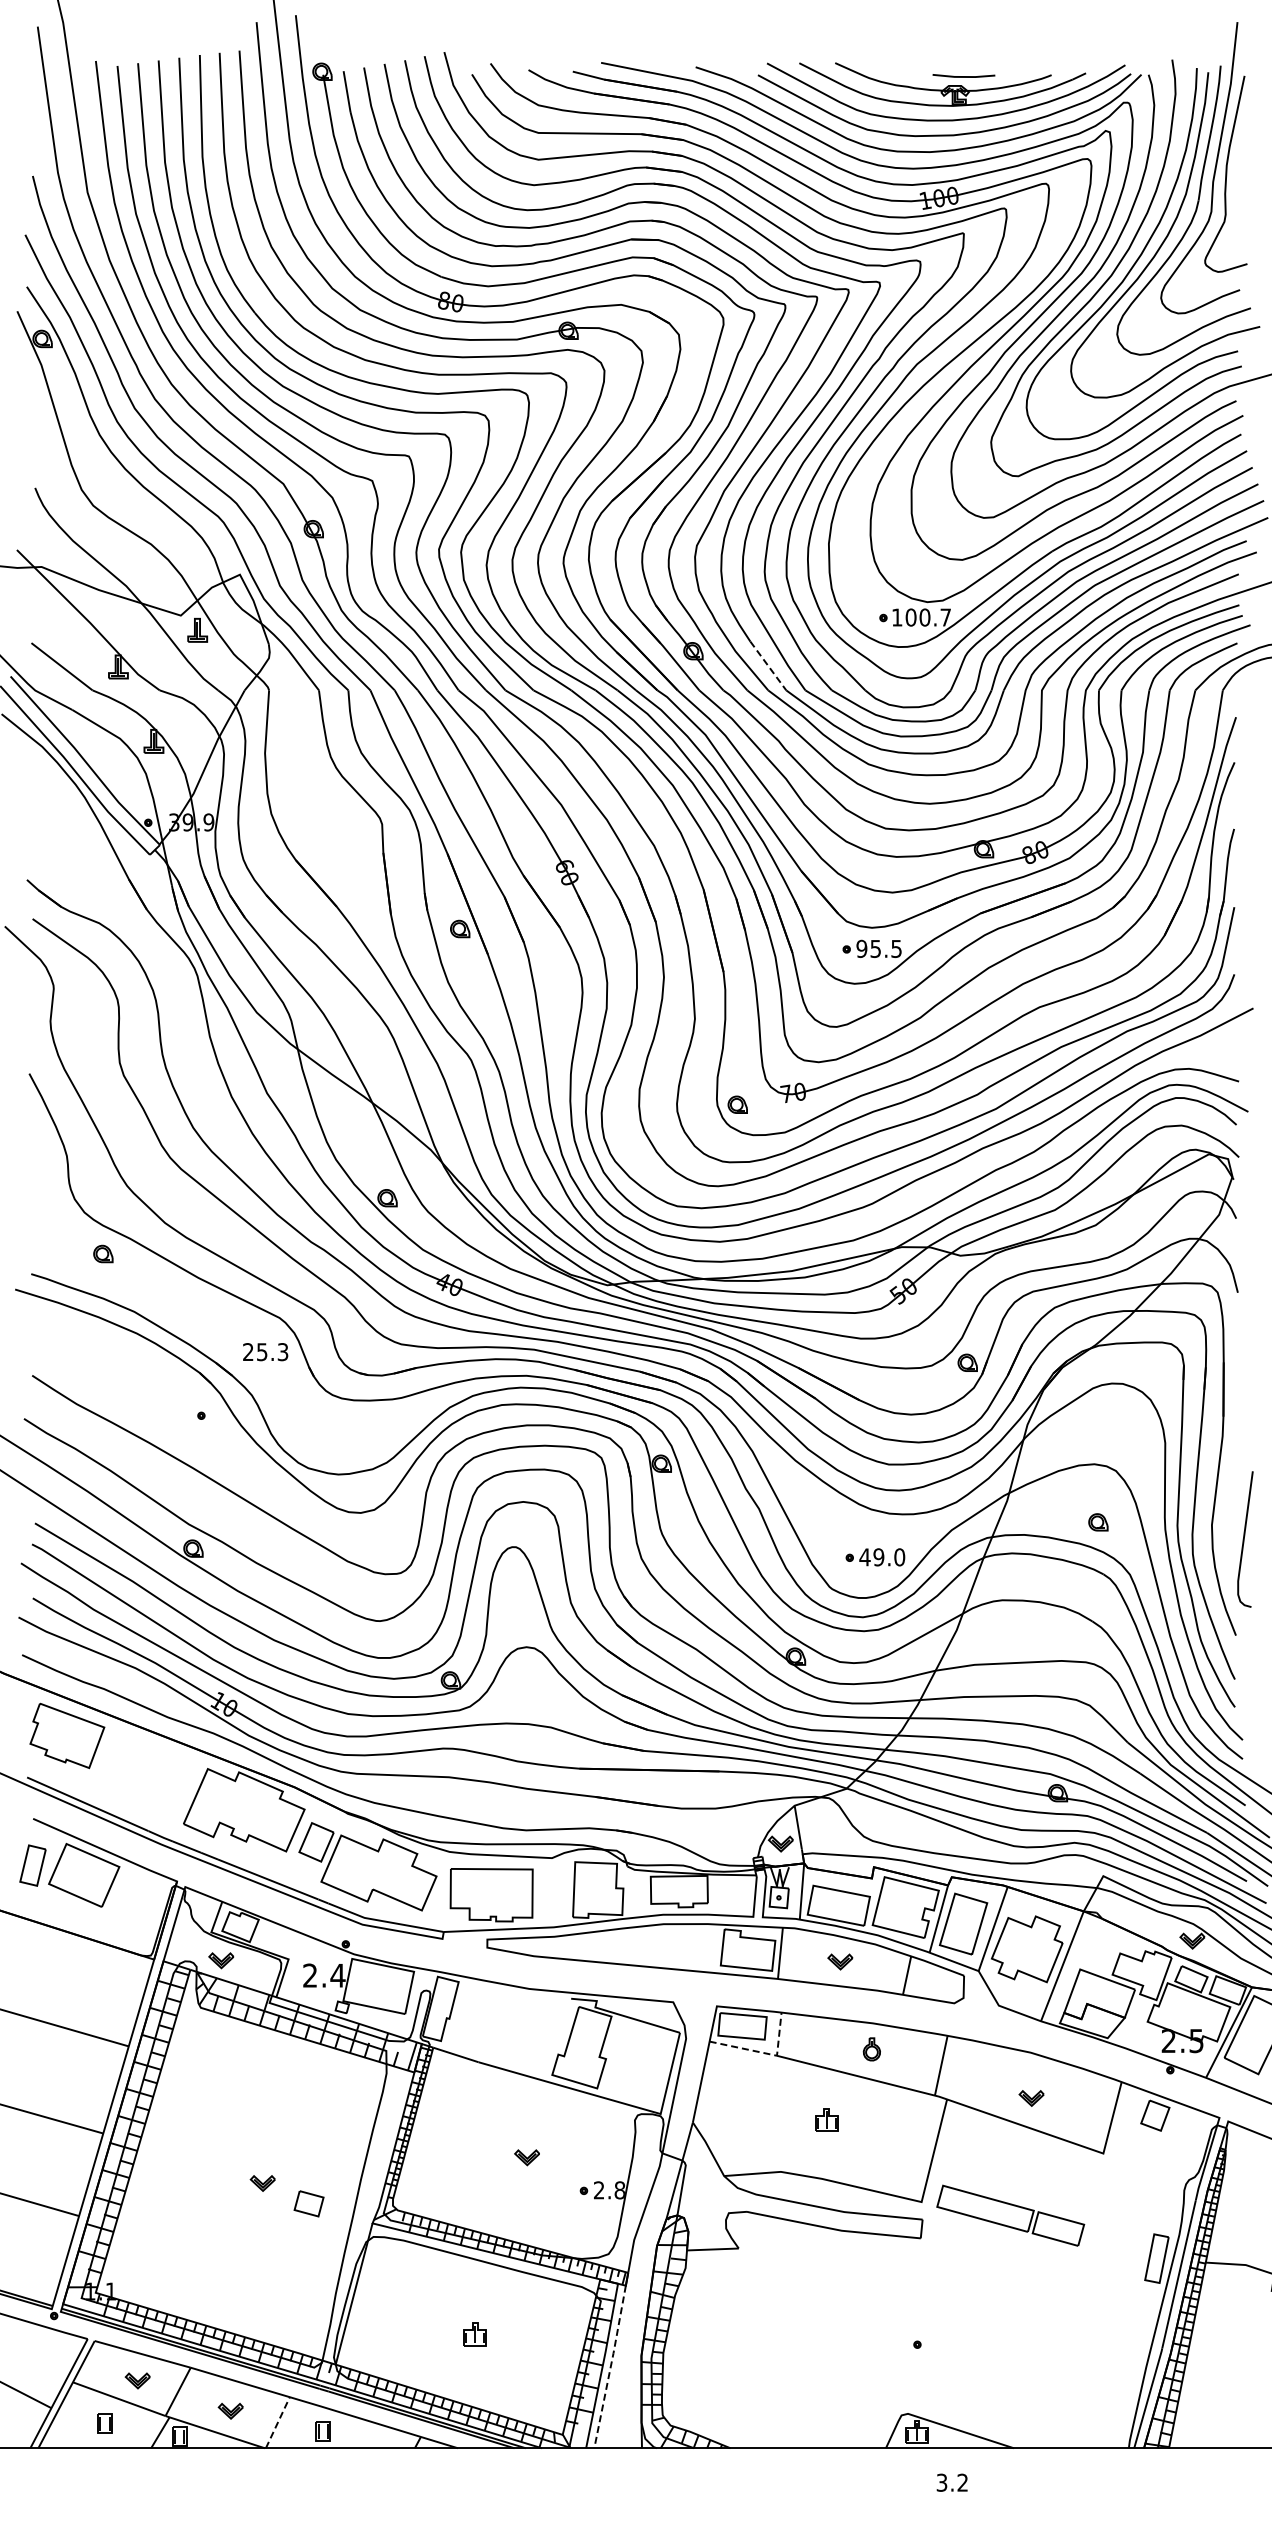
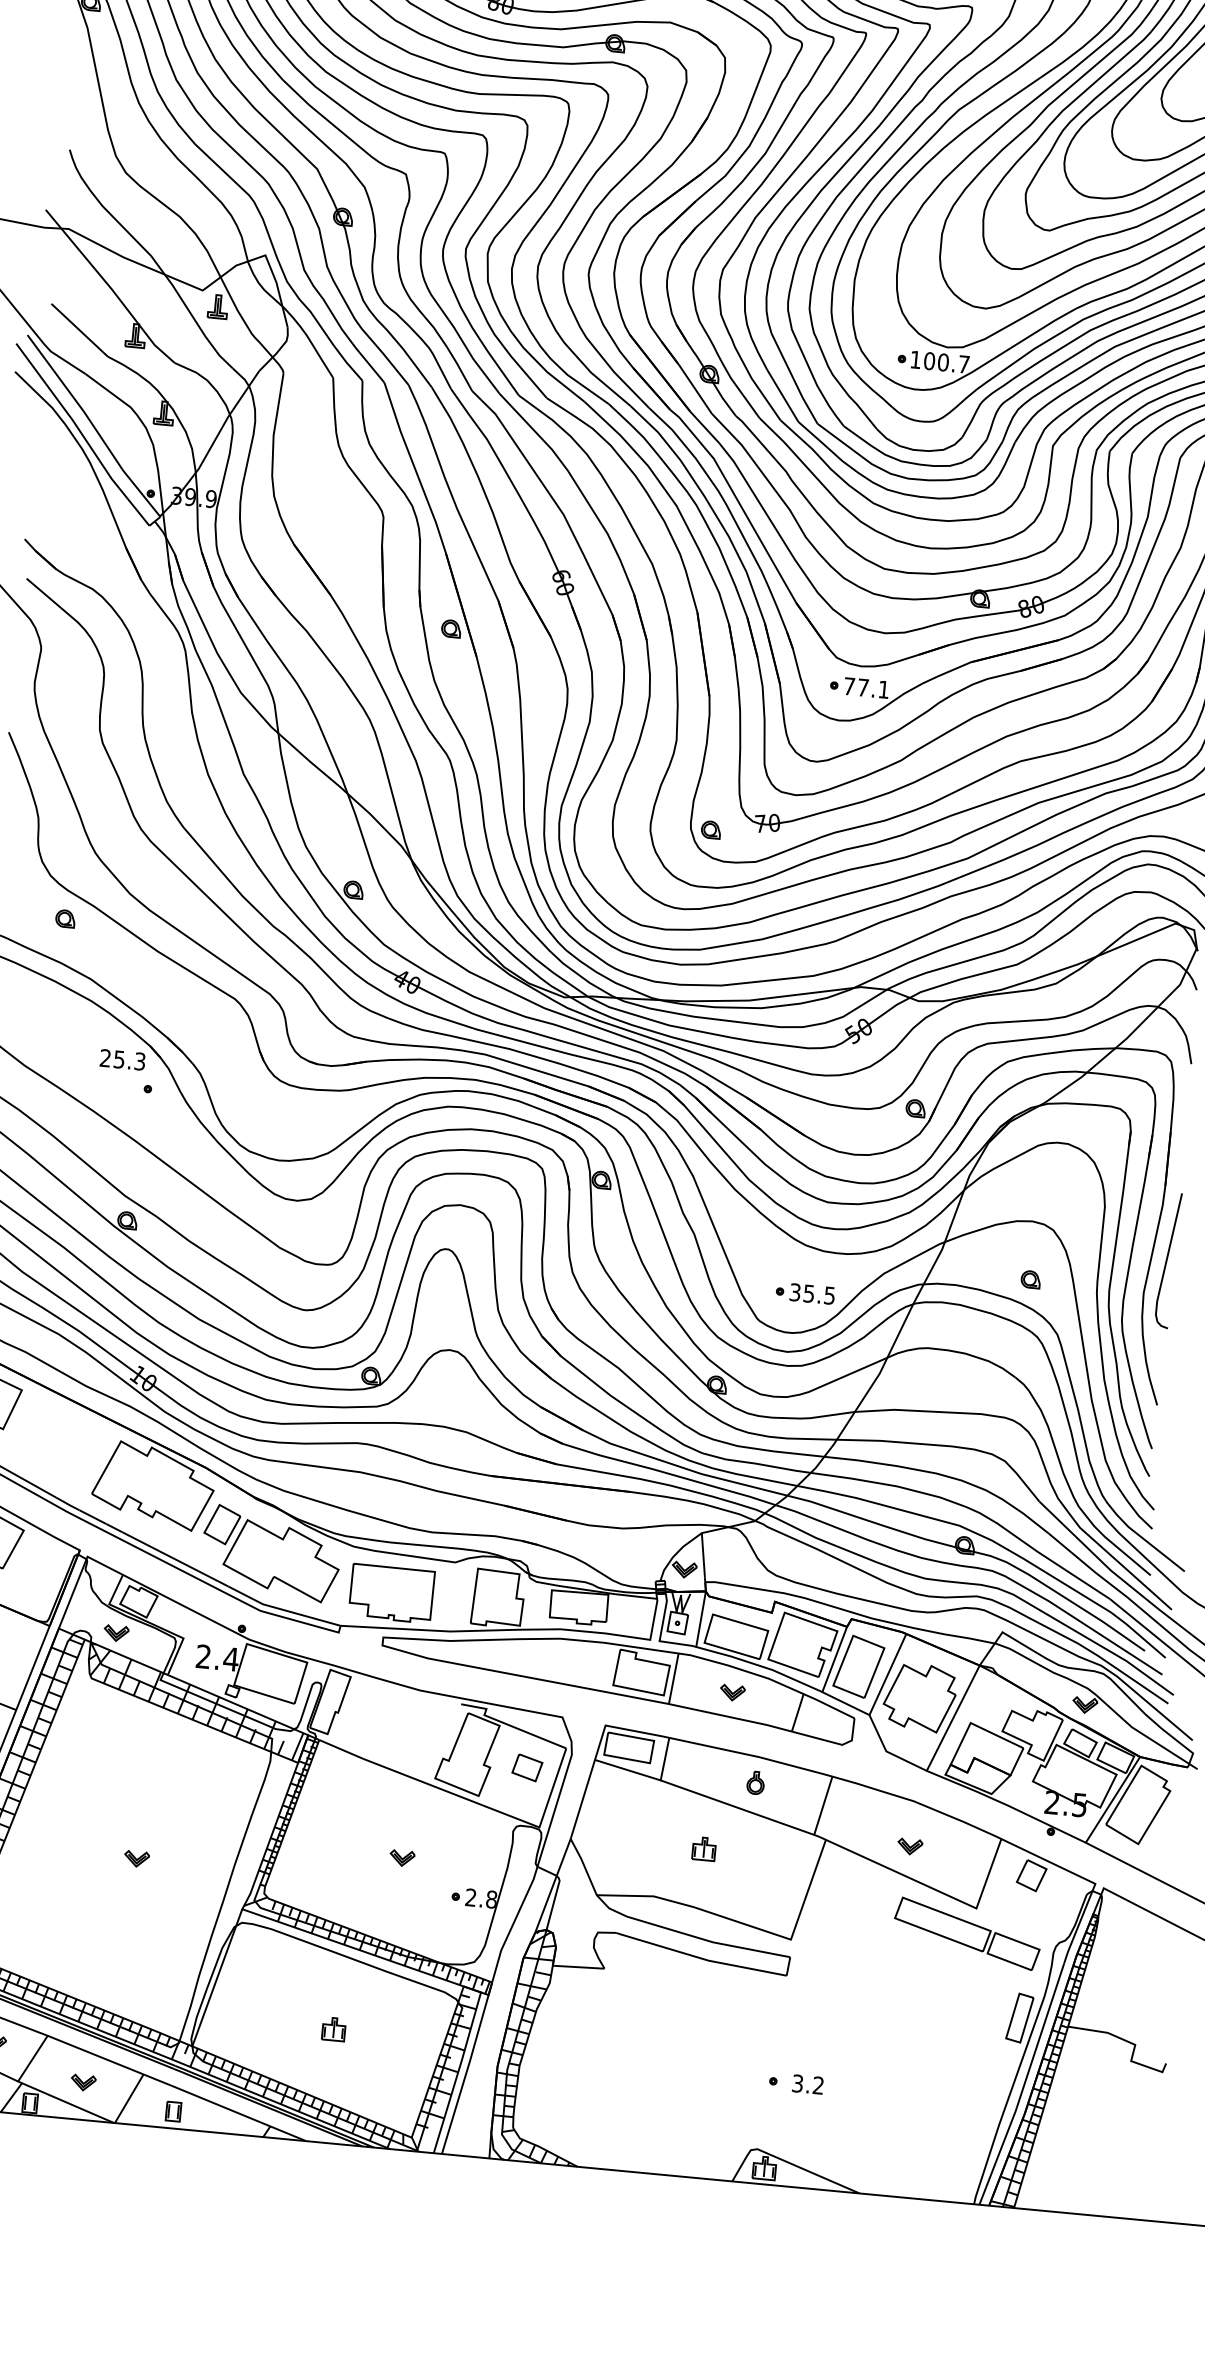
line: (768, 666) -> (782, 396), dashed -> solid
text: (878, 948) -> (865, 687), 95.5 -> 77.1
text: (265, 1352) -> (122, 1060), moved
curve: (1244, 1539) -> (1167, 1260), moved
text: (882, 1557) -> (812, 1294), 49.0 -> 35.5
line: (765, 2053) -> (649, 1777), dashed -> solid
part: (308, 2203) -> (526, 1767), moved
part: (1010, 2215) -> (967, 1933), moved
line: (610, 2366) -> (465, 2074), dashed -> solid
line: (278, 2422) -> (129, 2098), dashed -> solid
text: (951, 2482) -> (807, 2084), moved

